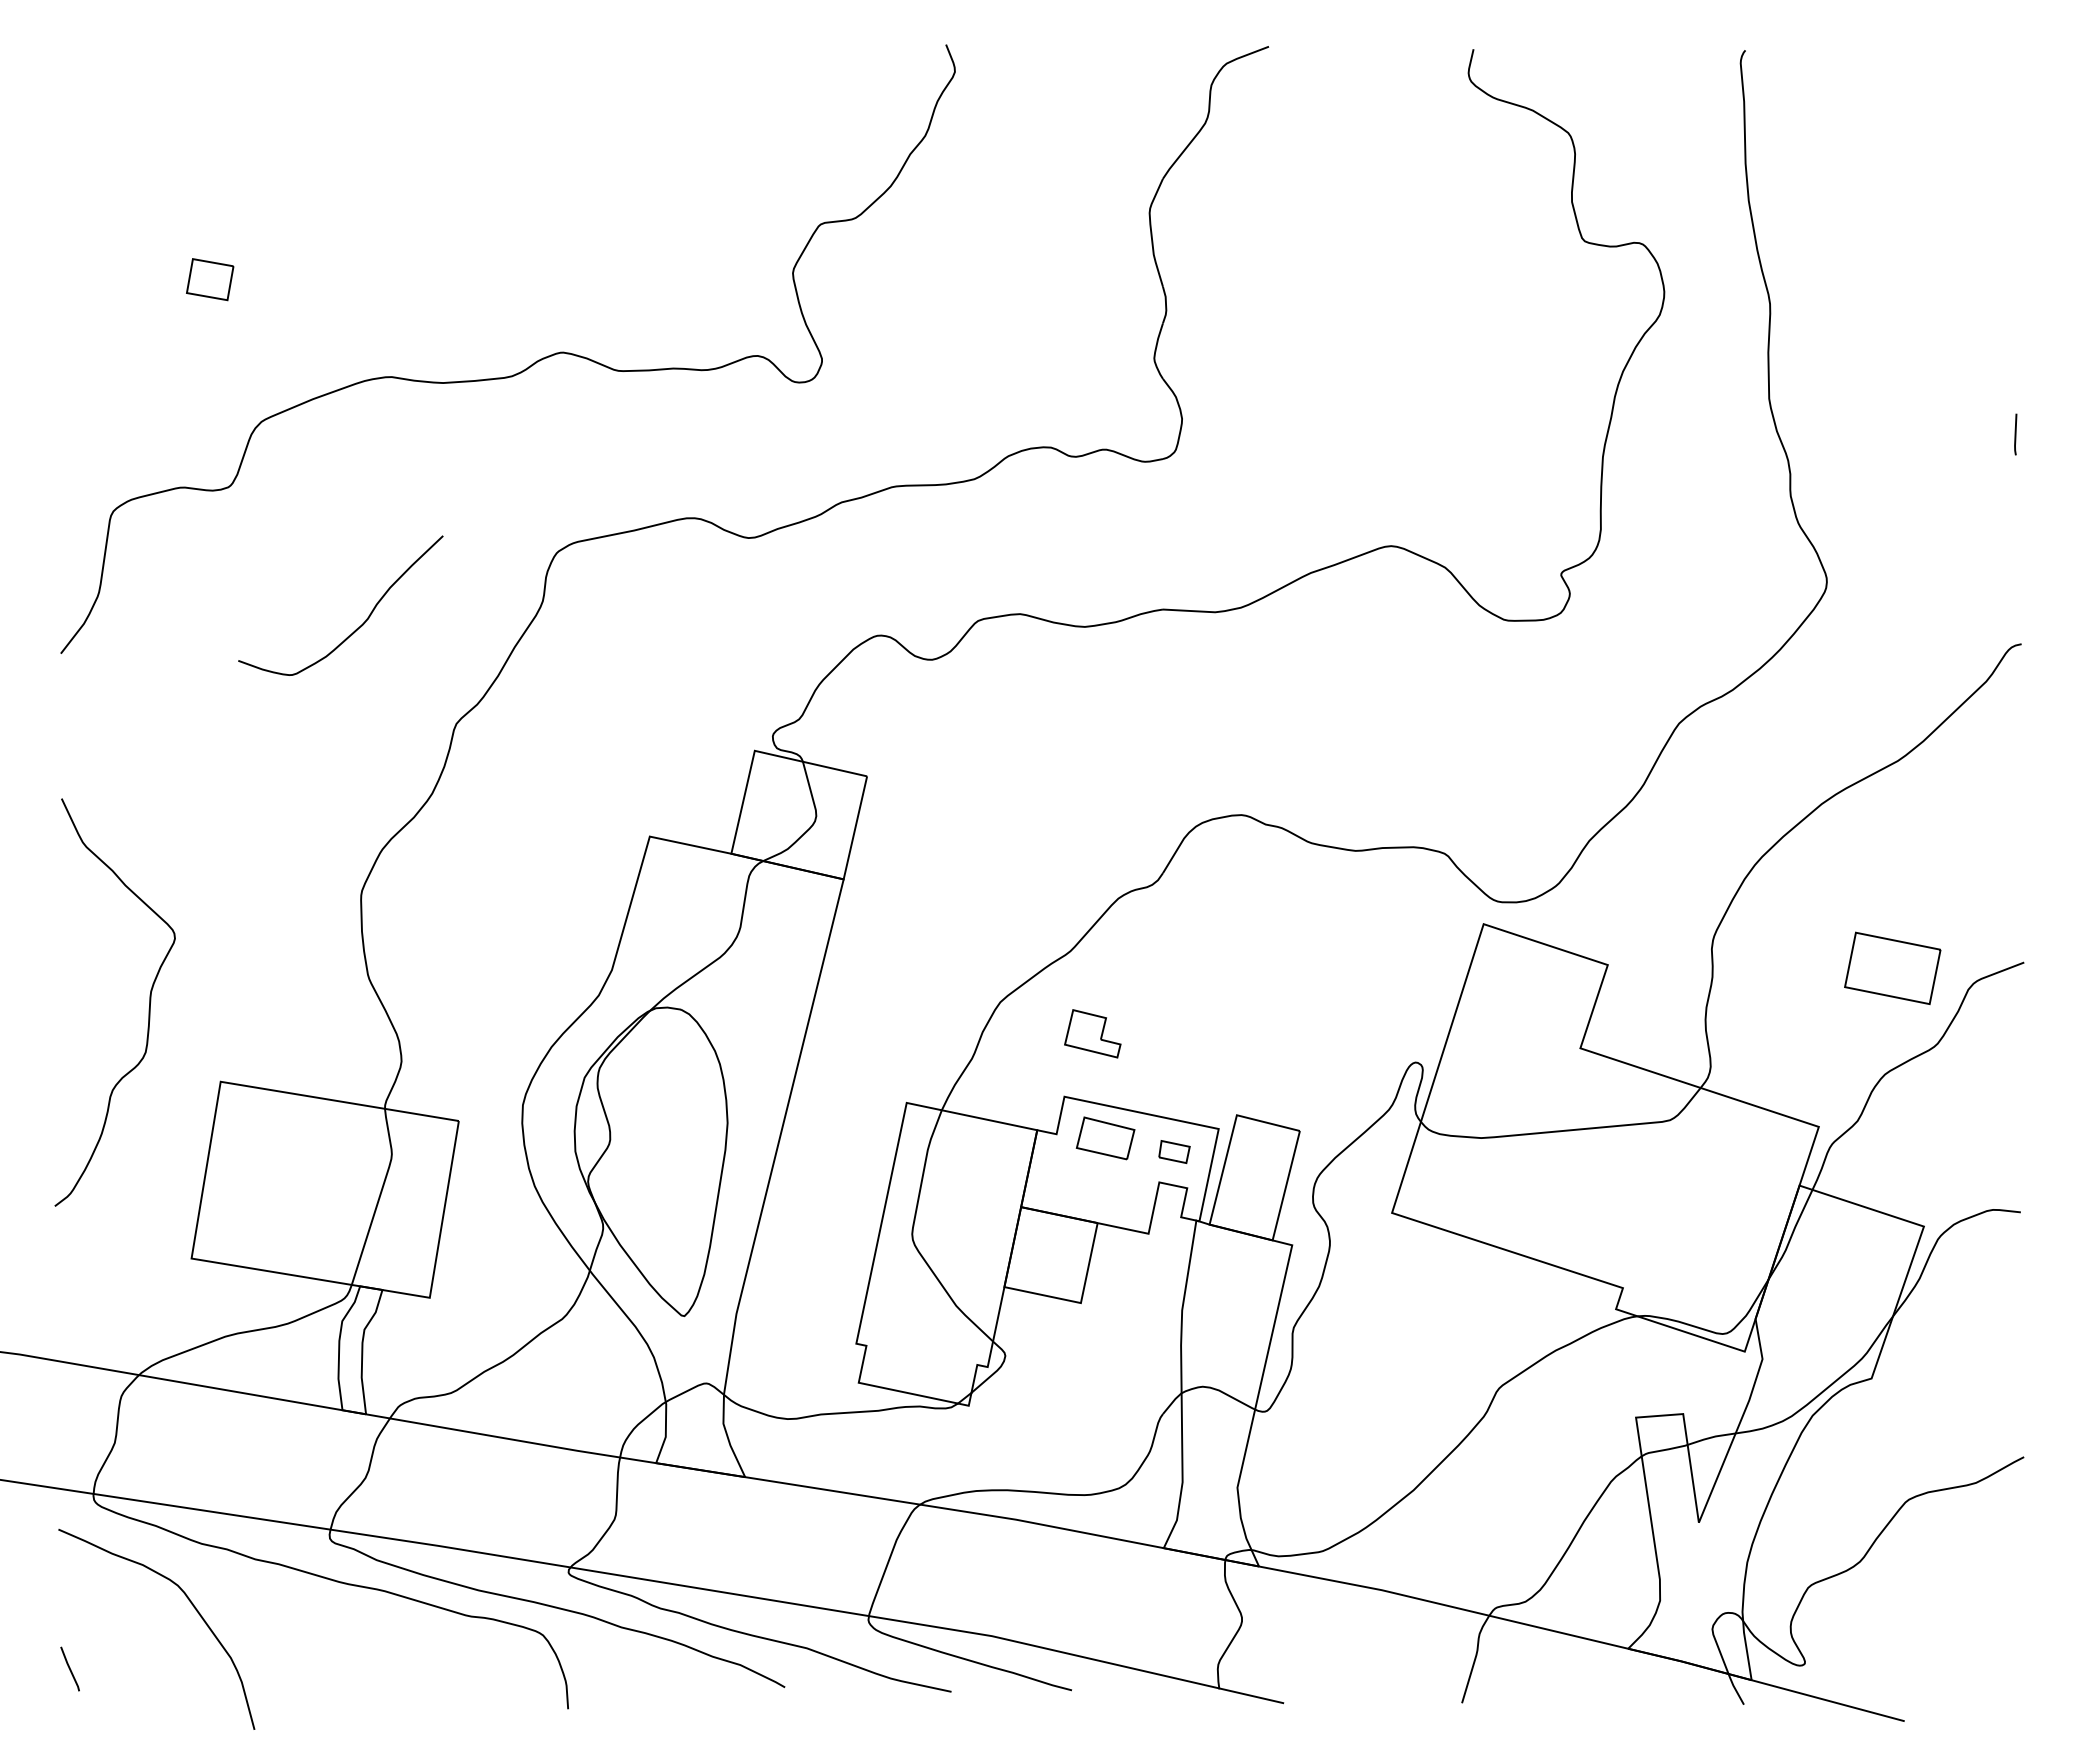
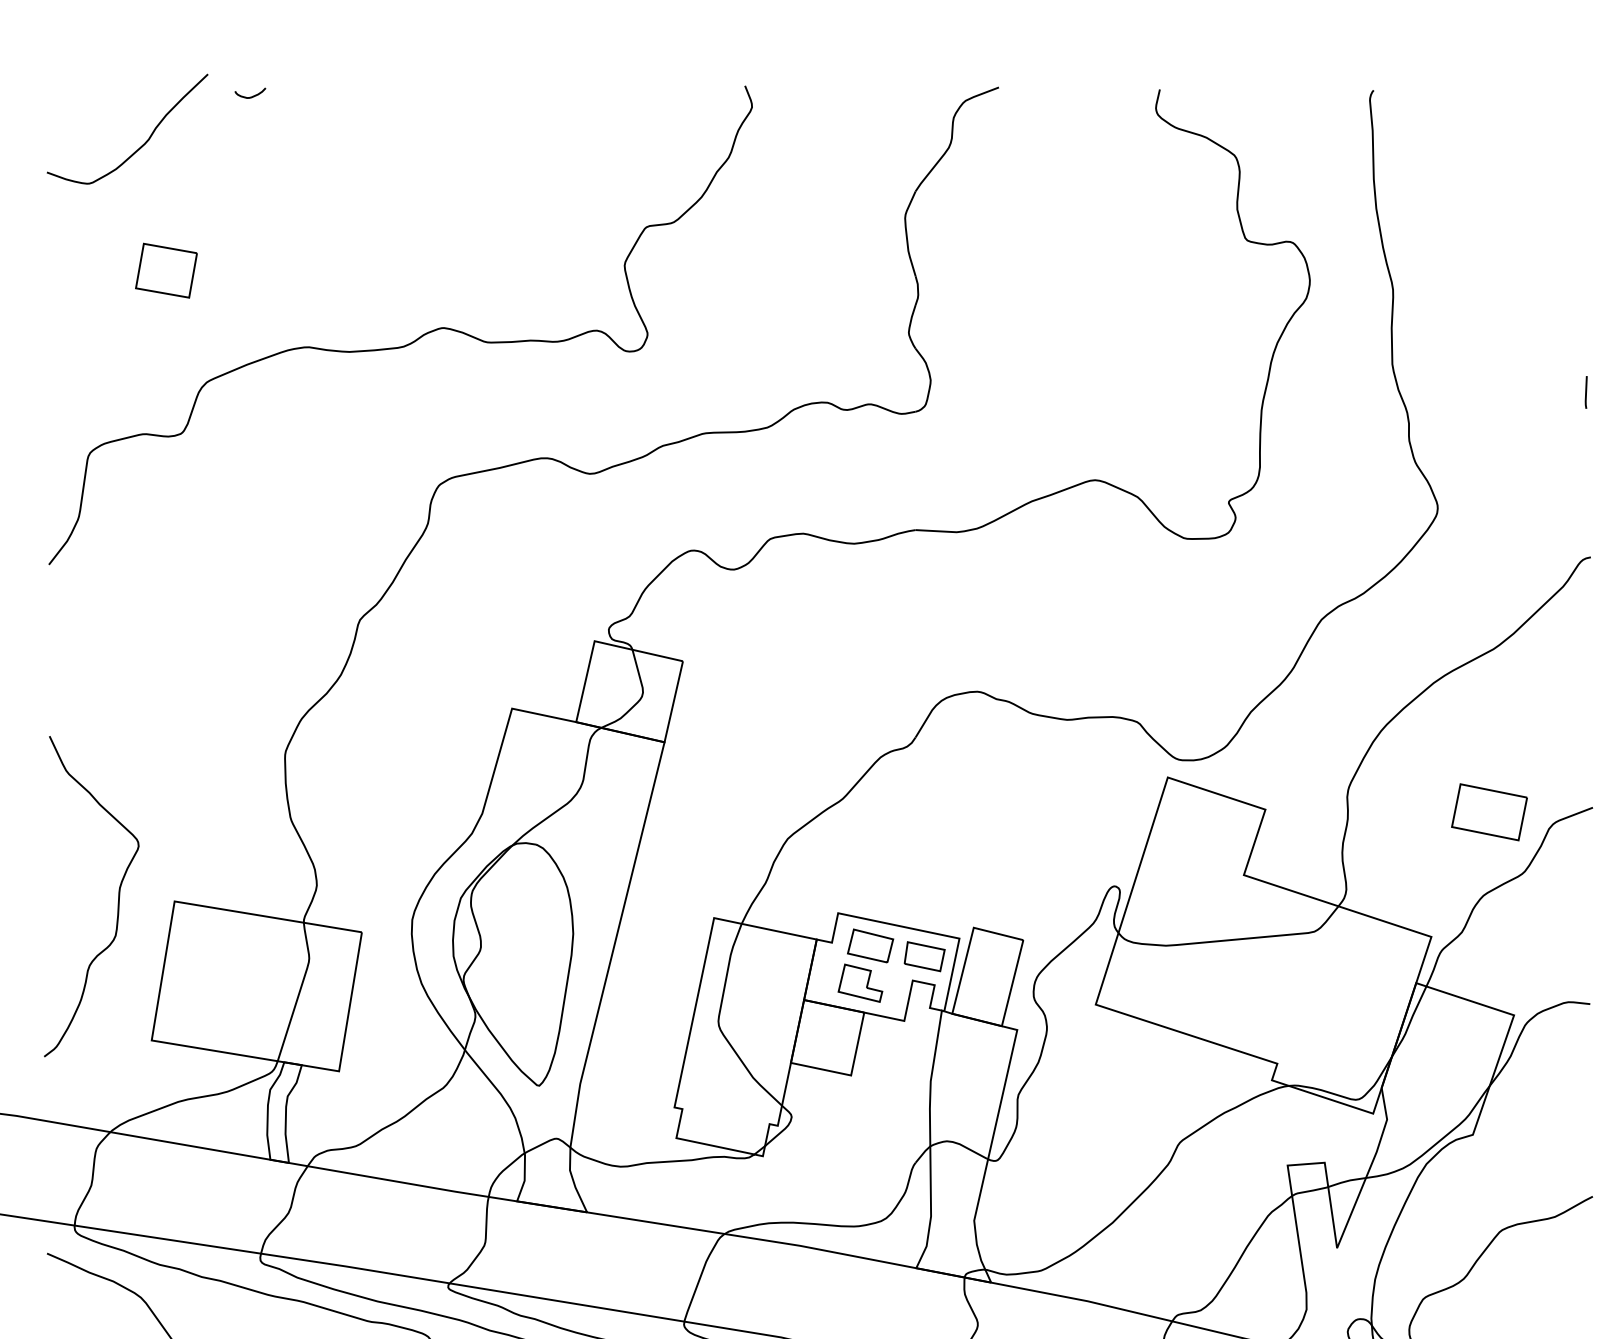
curve: (319, 57) -> (252, 95), added
part: (209, 279) -> (165, 270), size x1.67
curve: (356, 628) -> (139, 147), moved
curve: (148, 1008) -> (117, 901), moved
part: (1092, 1033) -> (860, 983), moved
part: (1174, 1151) -> (924, 956), size x1.67

